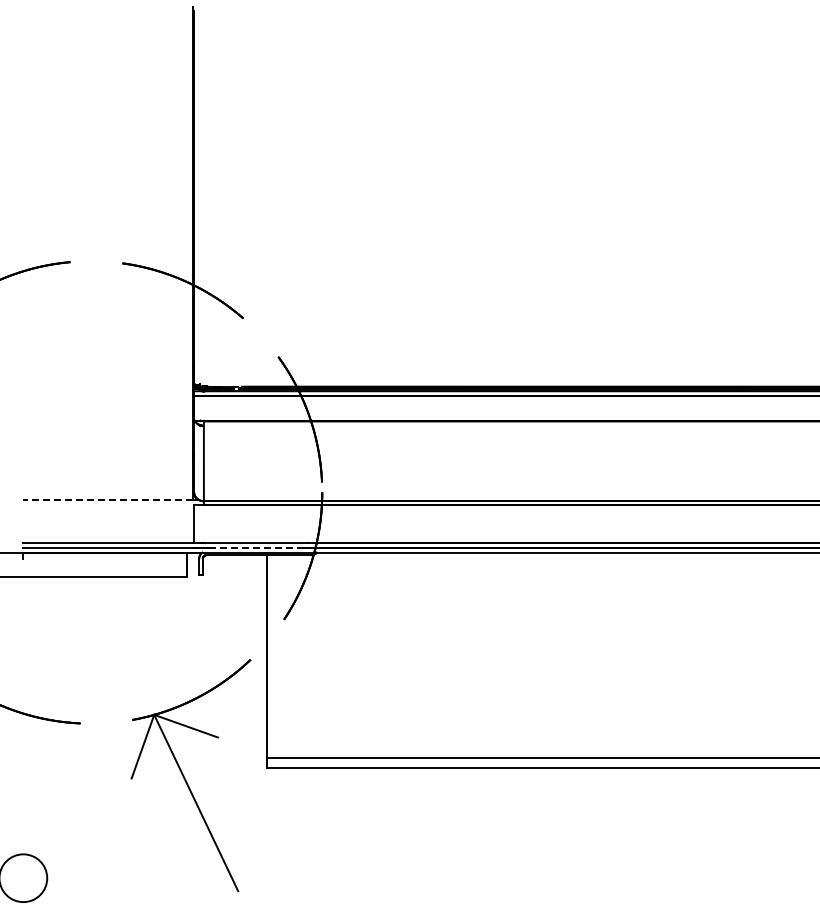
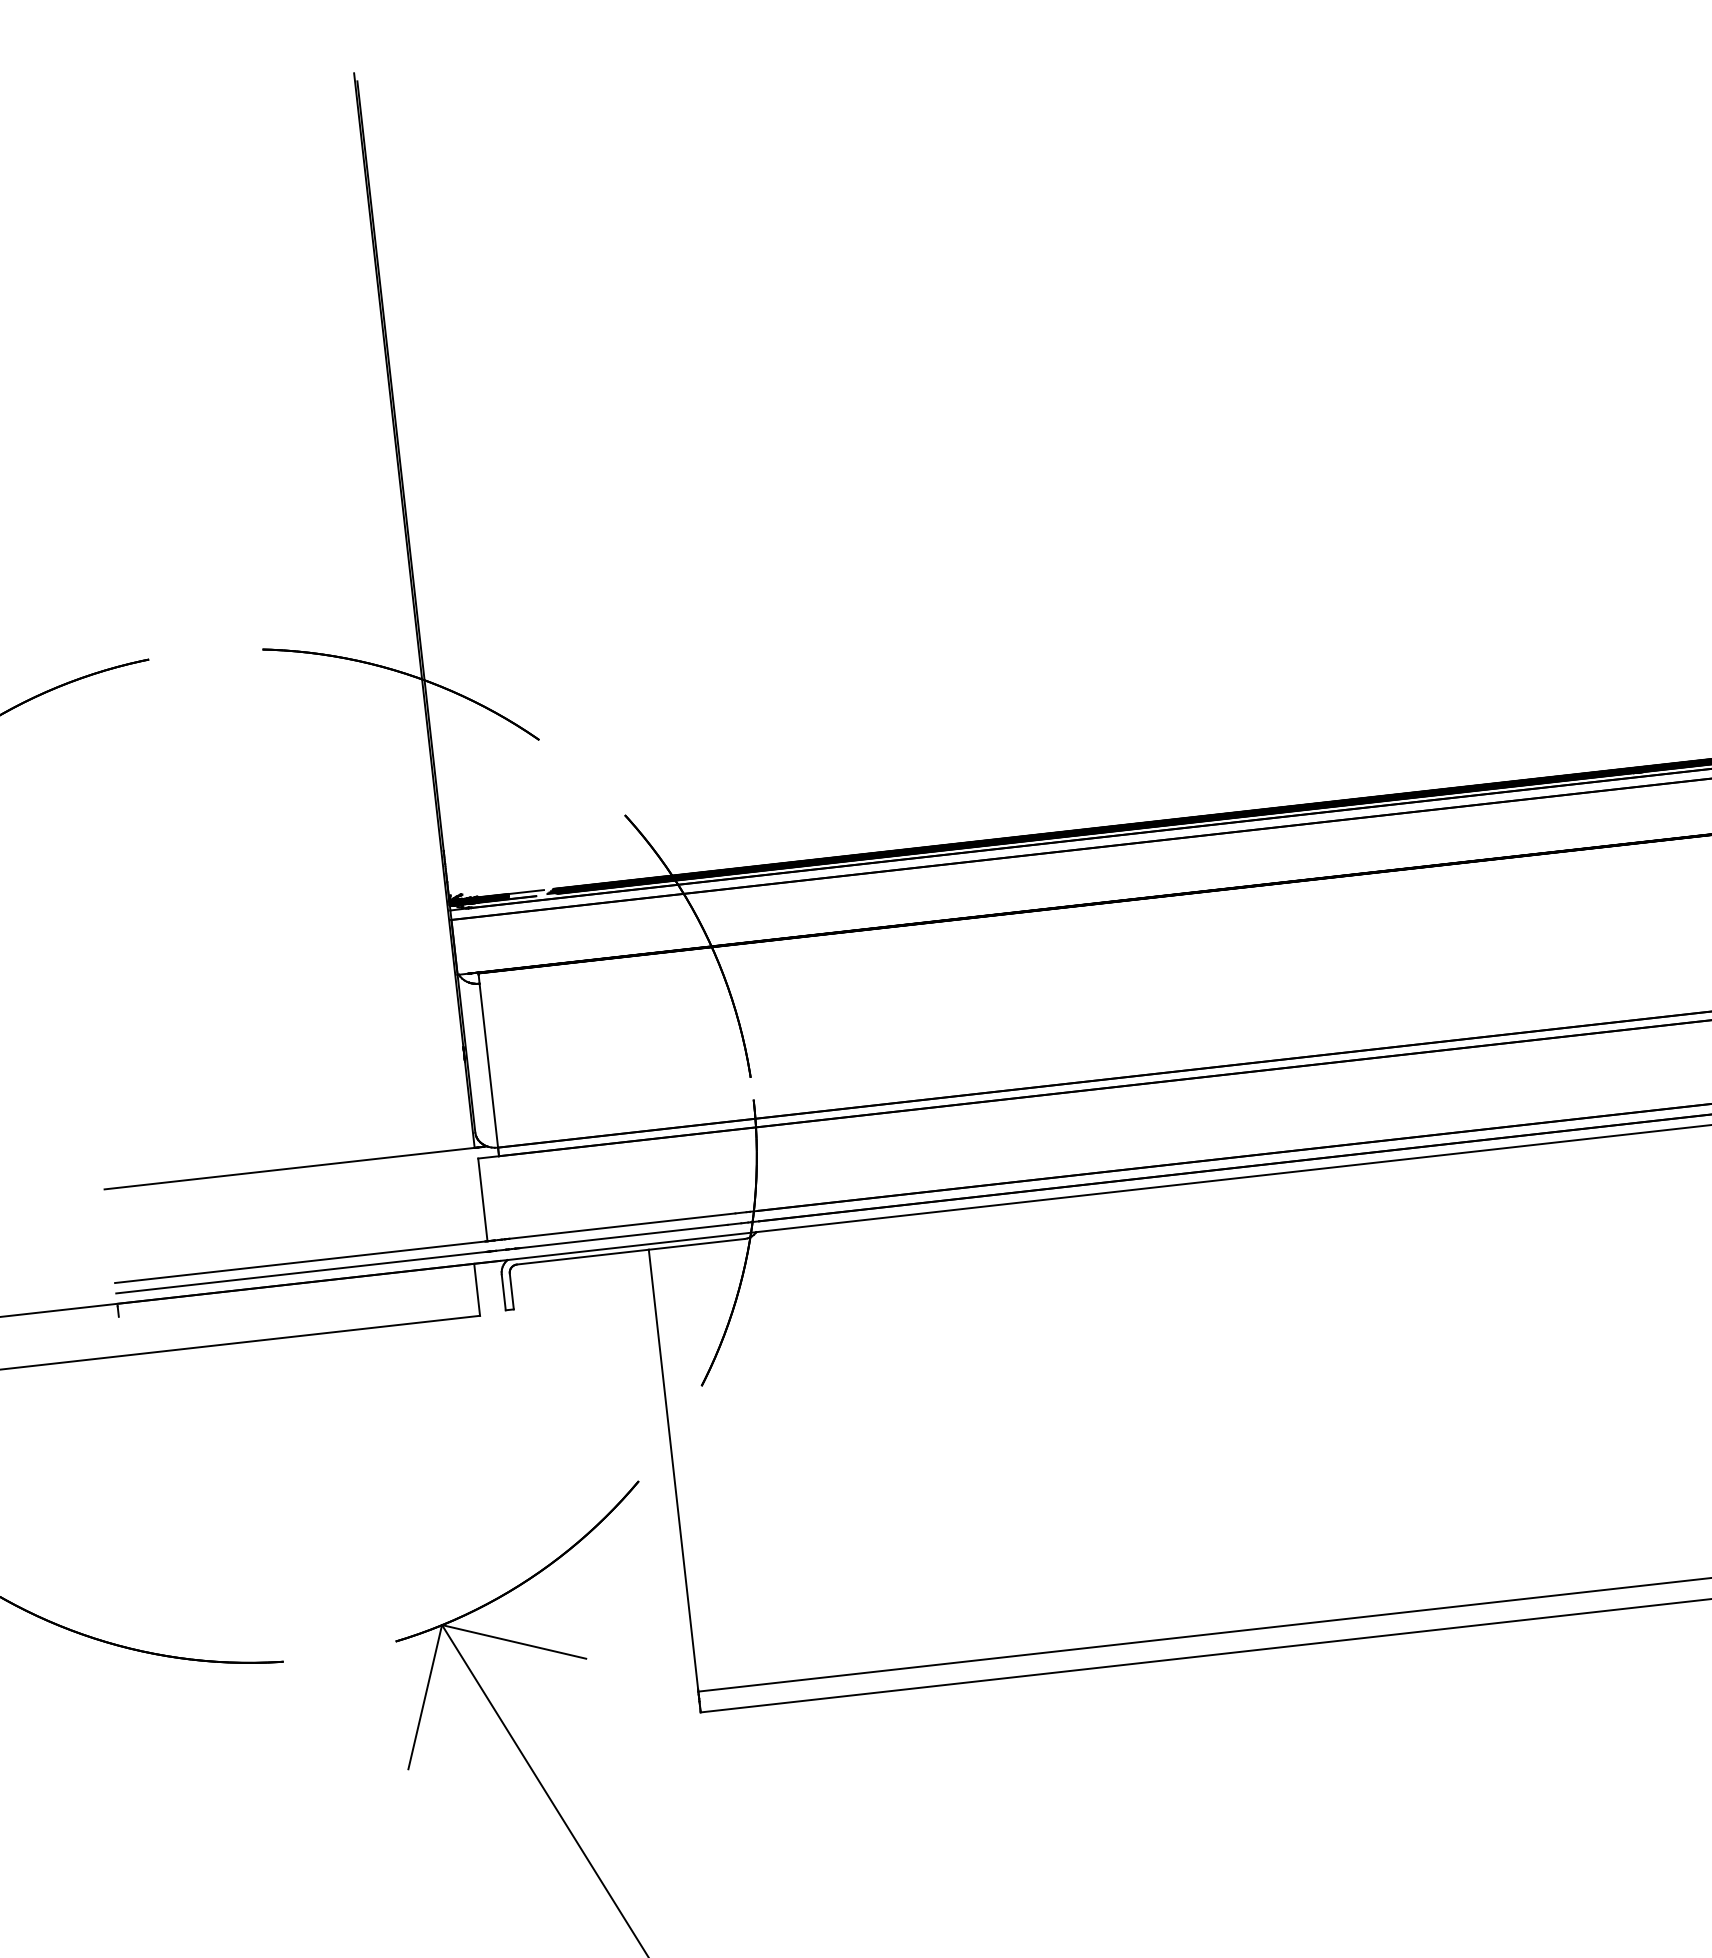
line: (108, 500) -> (290, 1169), dashed -> solid
line: (256, 547) -> (623, 1235), dashed -> solid

